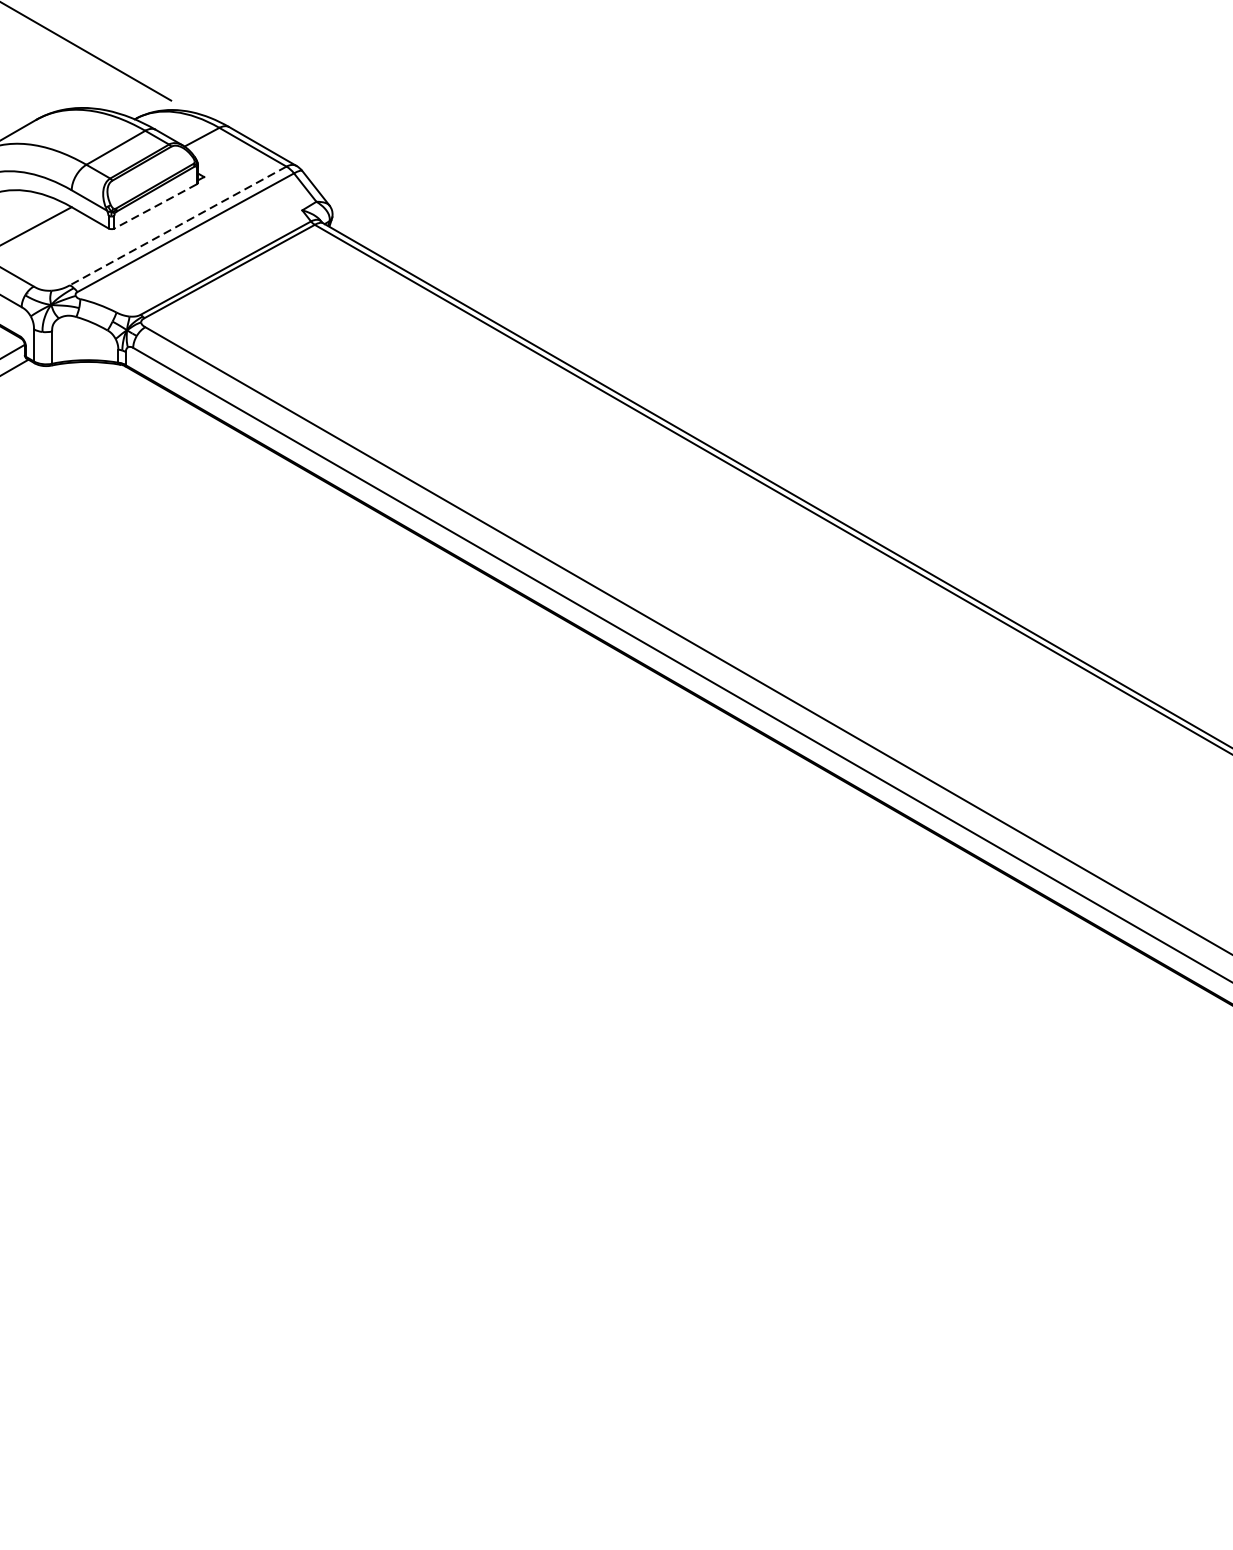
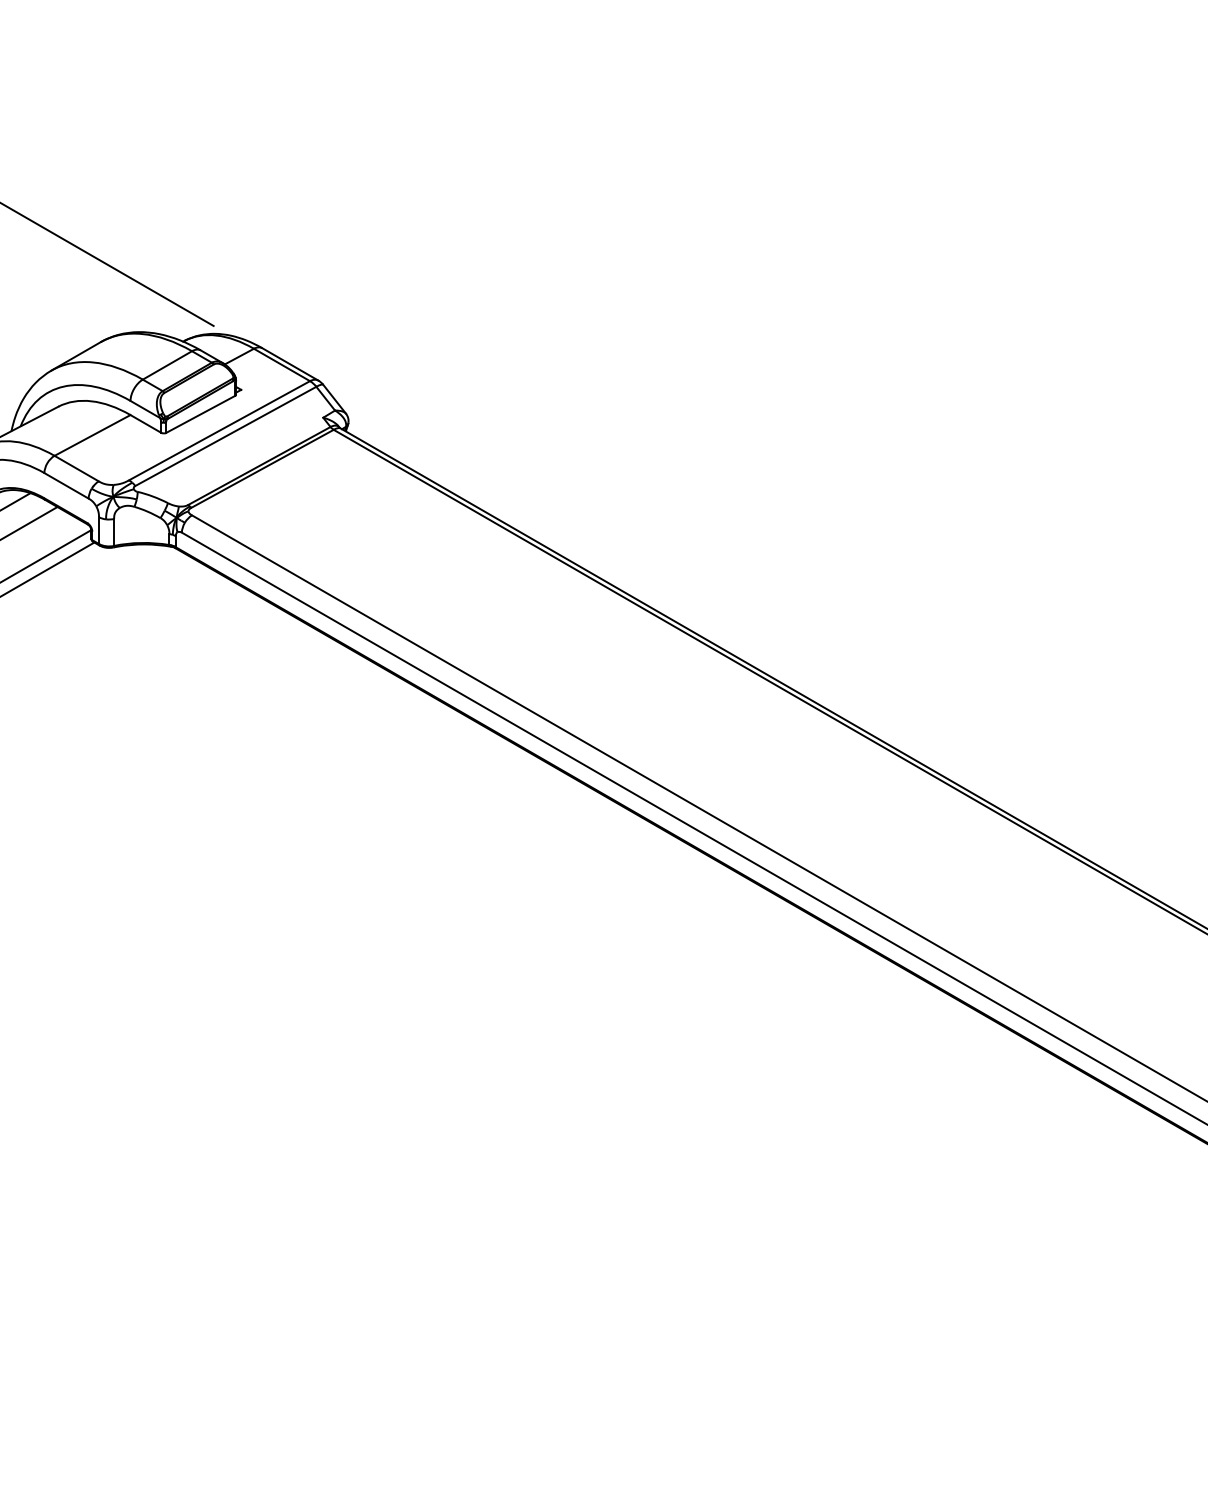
line: (155, 206) -> (200, 414), dashed -> solid
line: (178, 225) -> (219, 430), dashed -> solid

